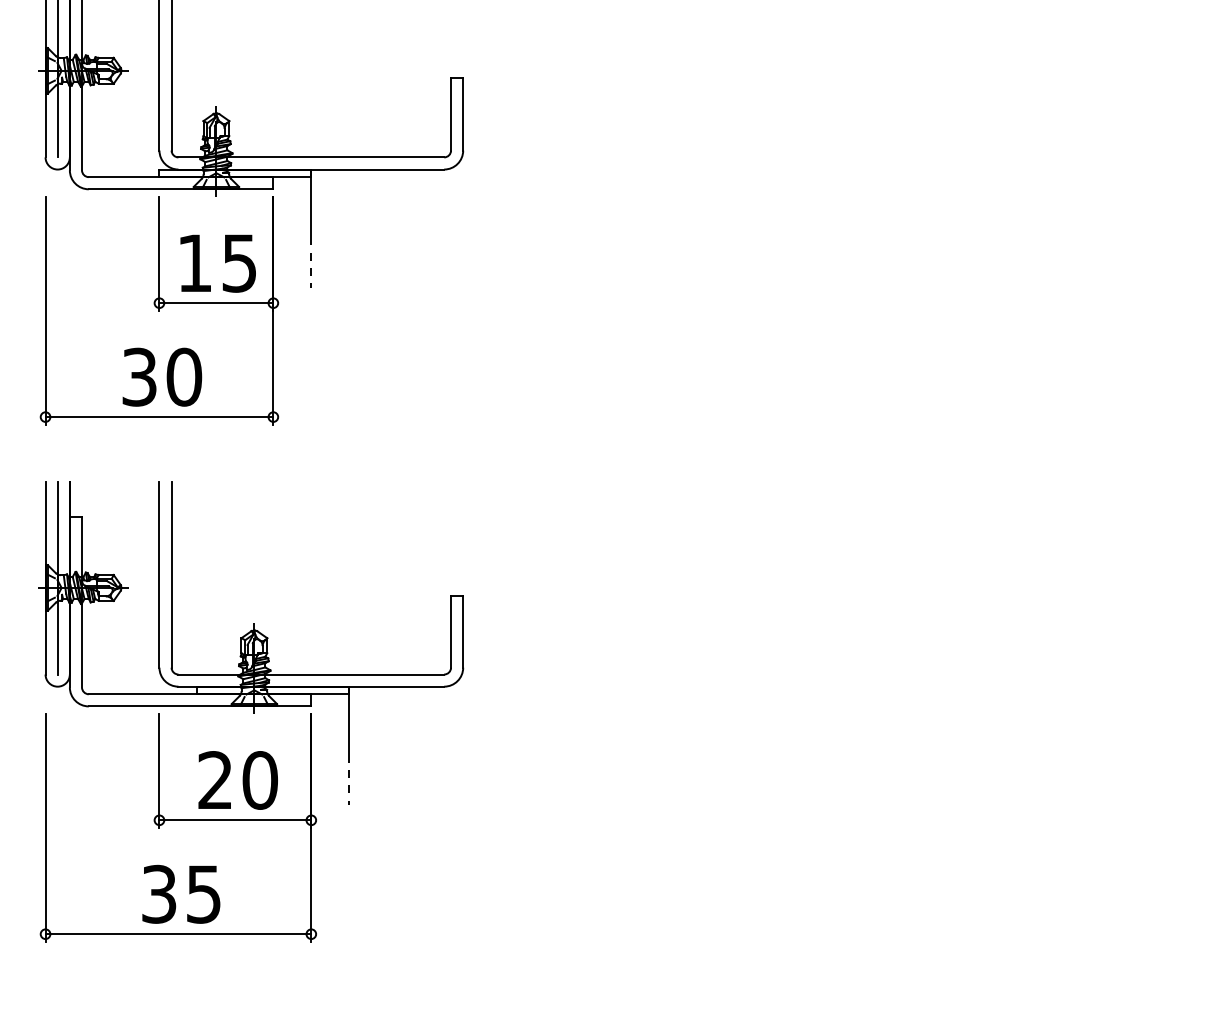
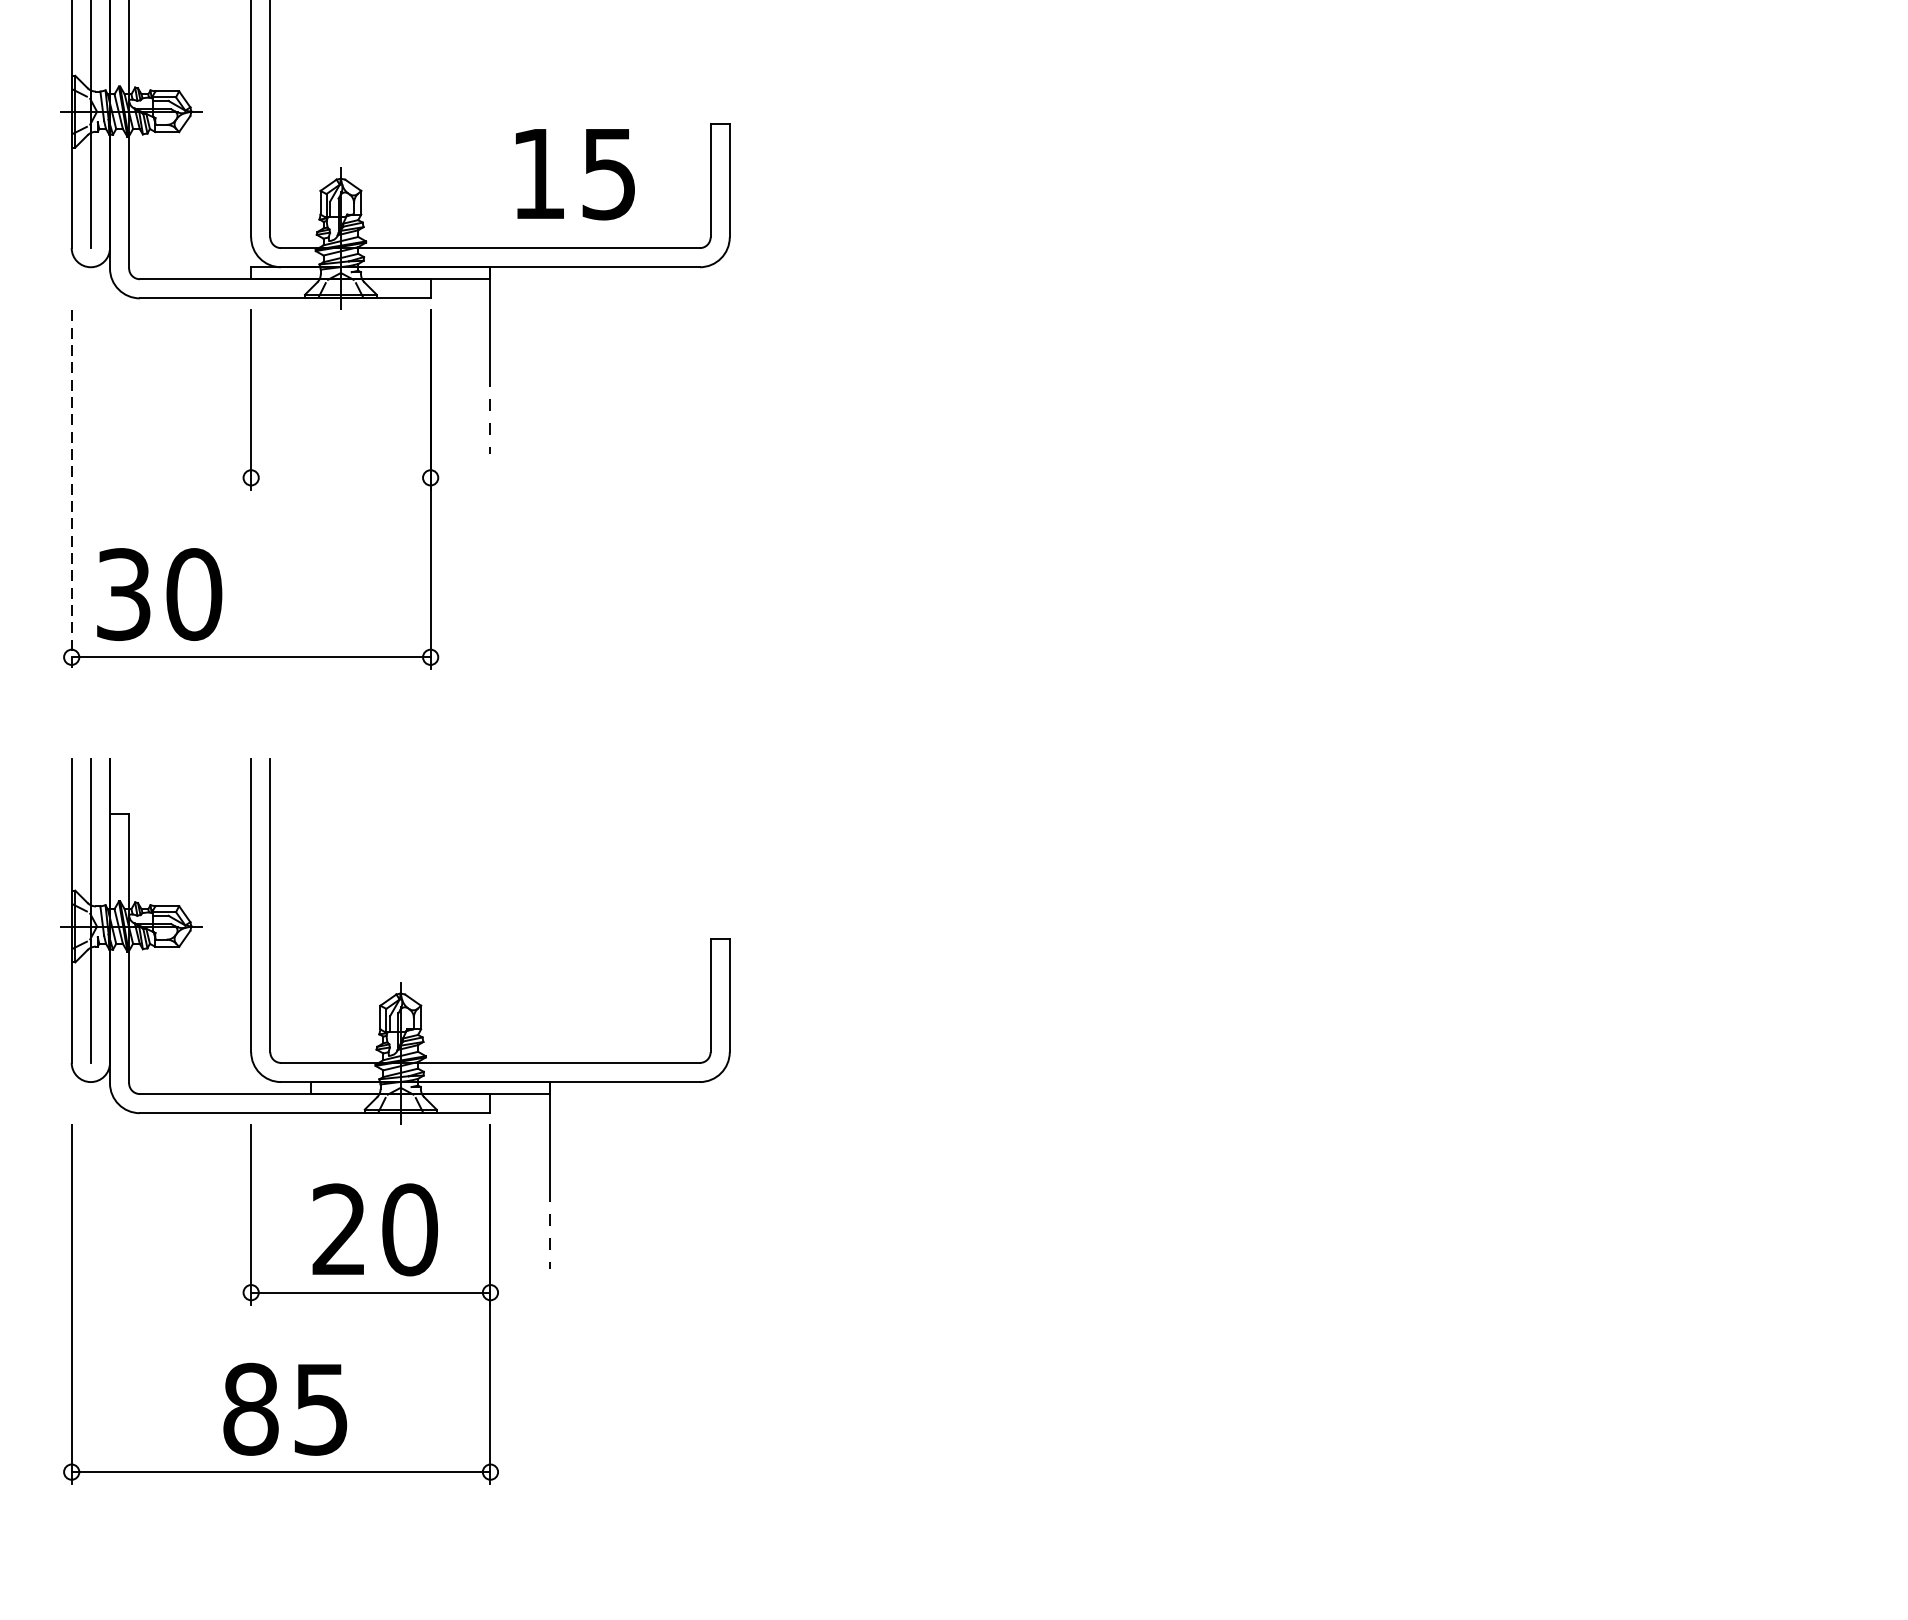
text: (217, 263) -> (574, 174), moved
line: (216, 303) -> (341, 478), removed
line: (45, 310) -> (71, 489), solid -> dashed
text: (162, 376) -> (159, 593), moved
text: (158, 893) -> (249, 1407), 35 -> 85

